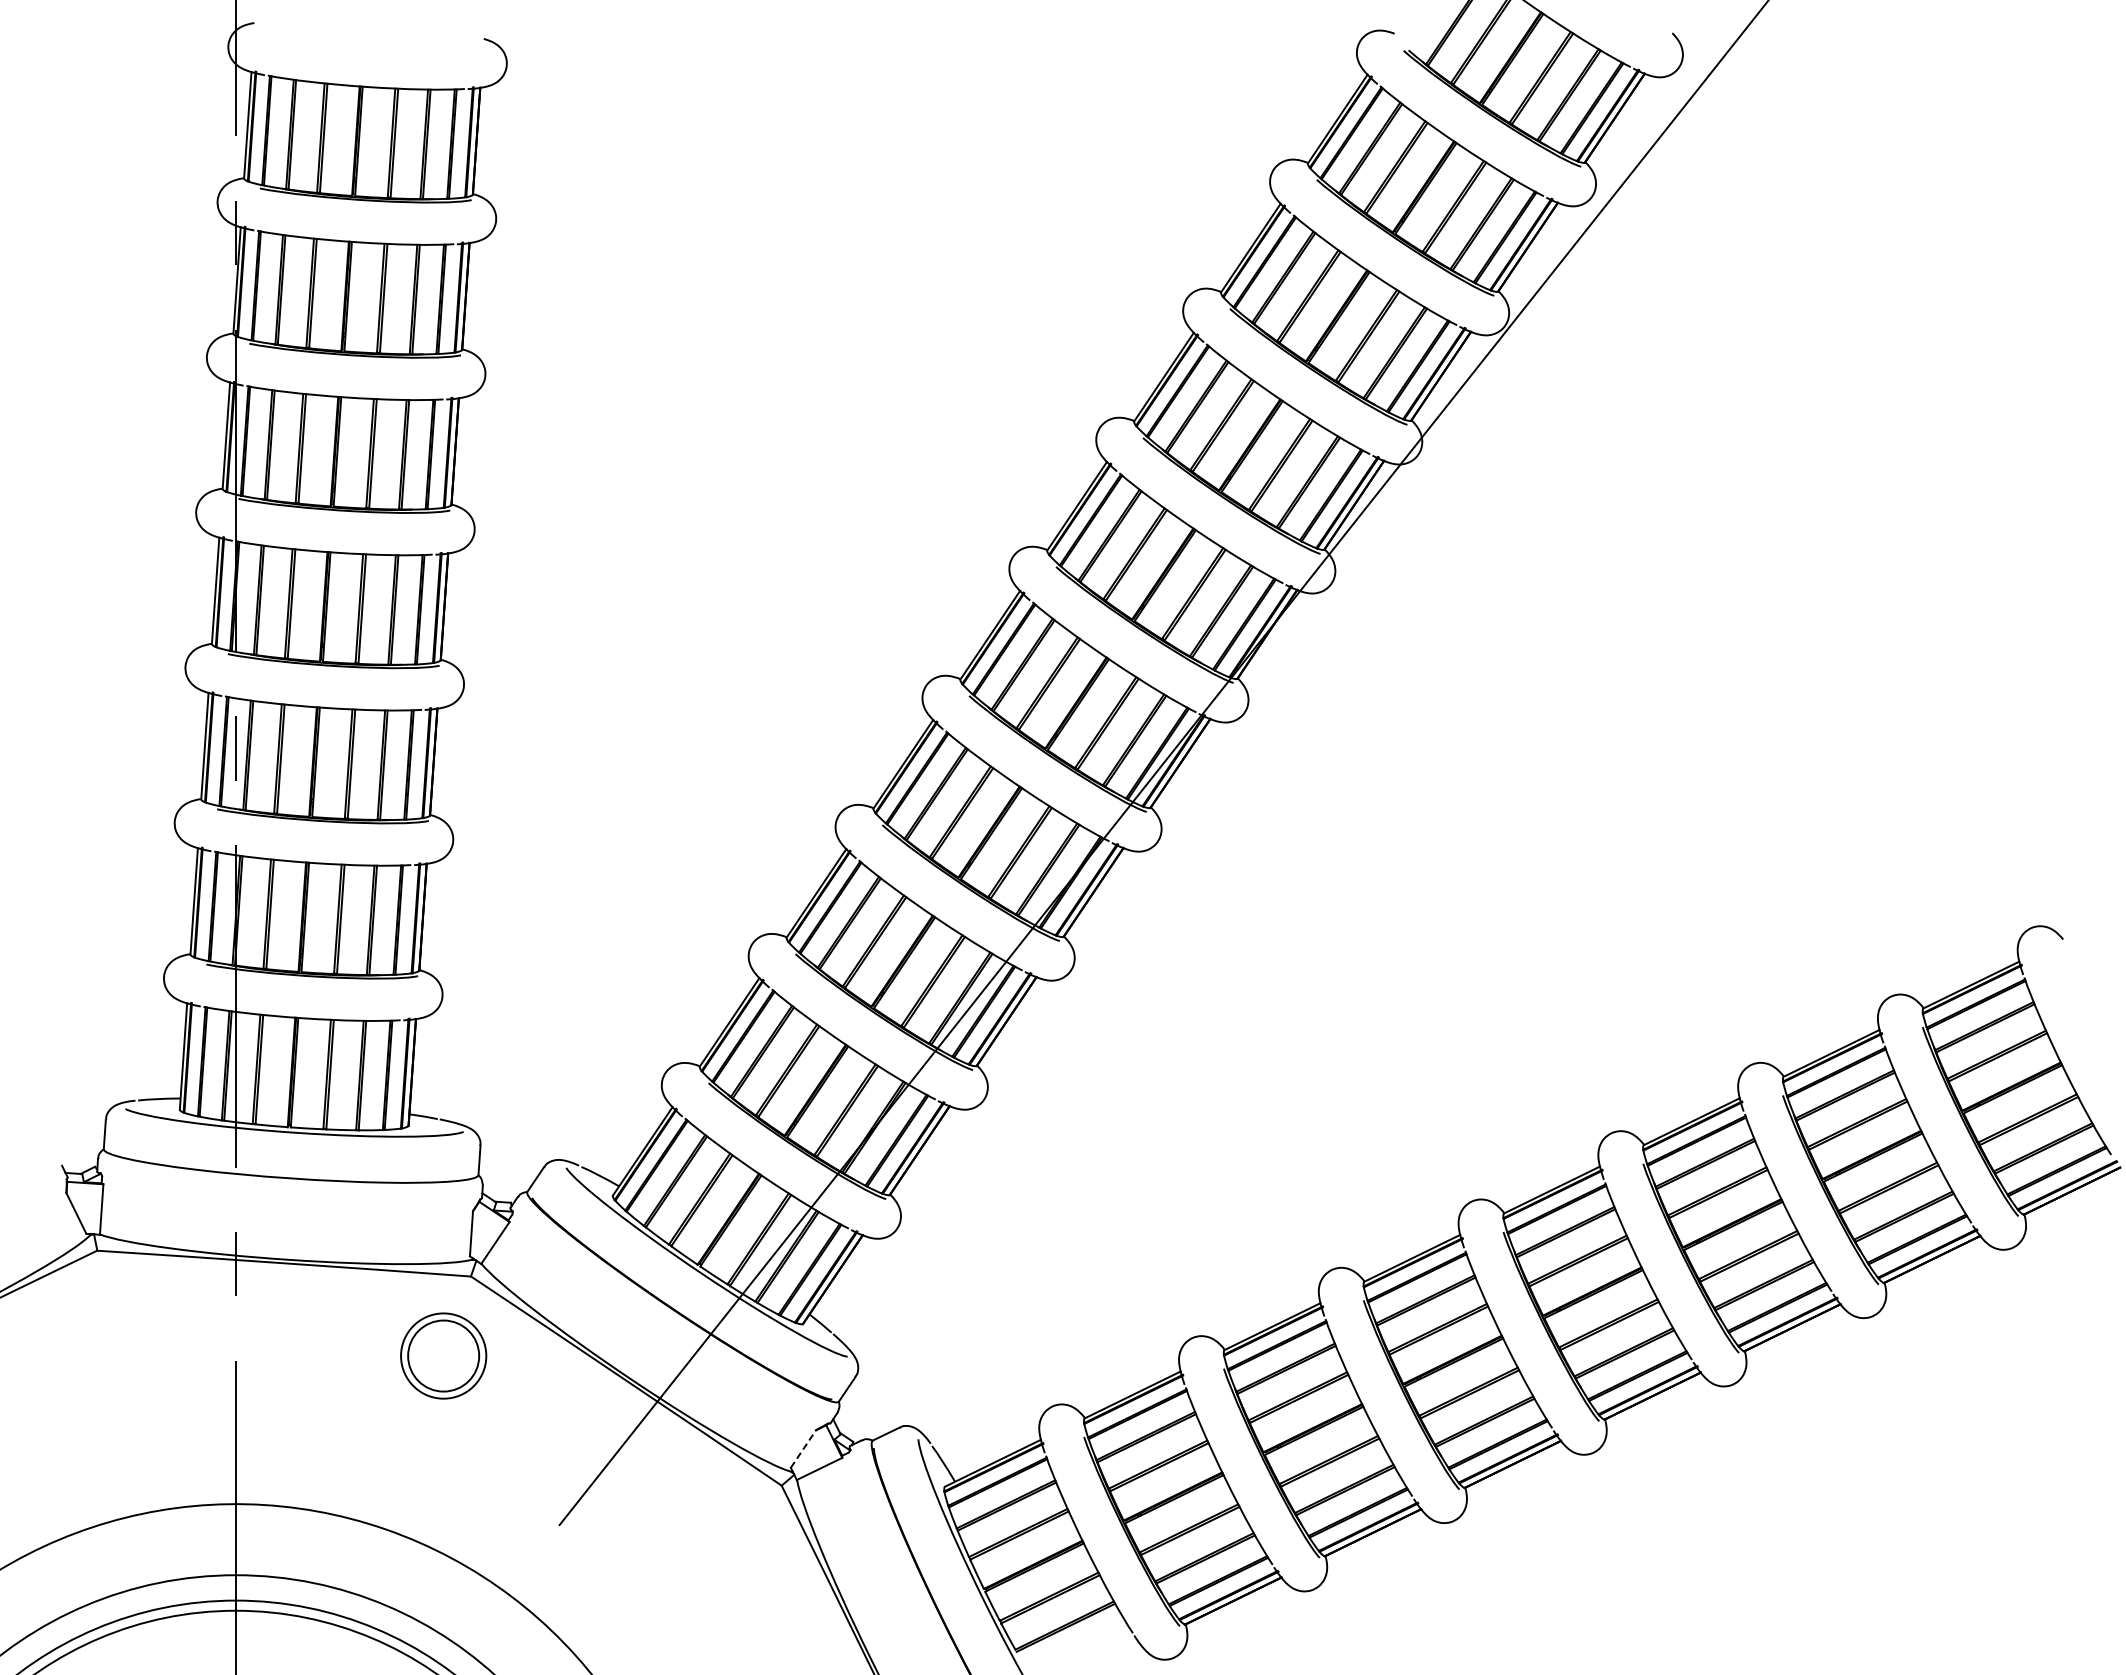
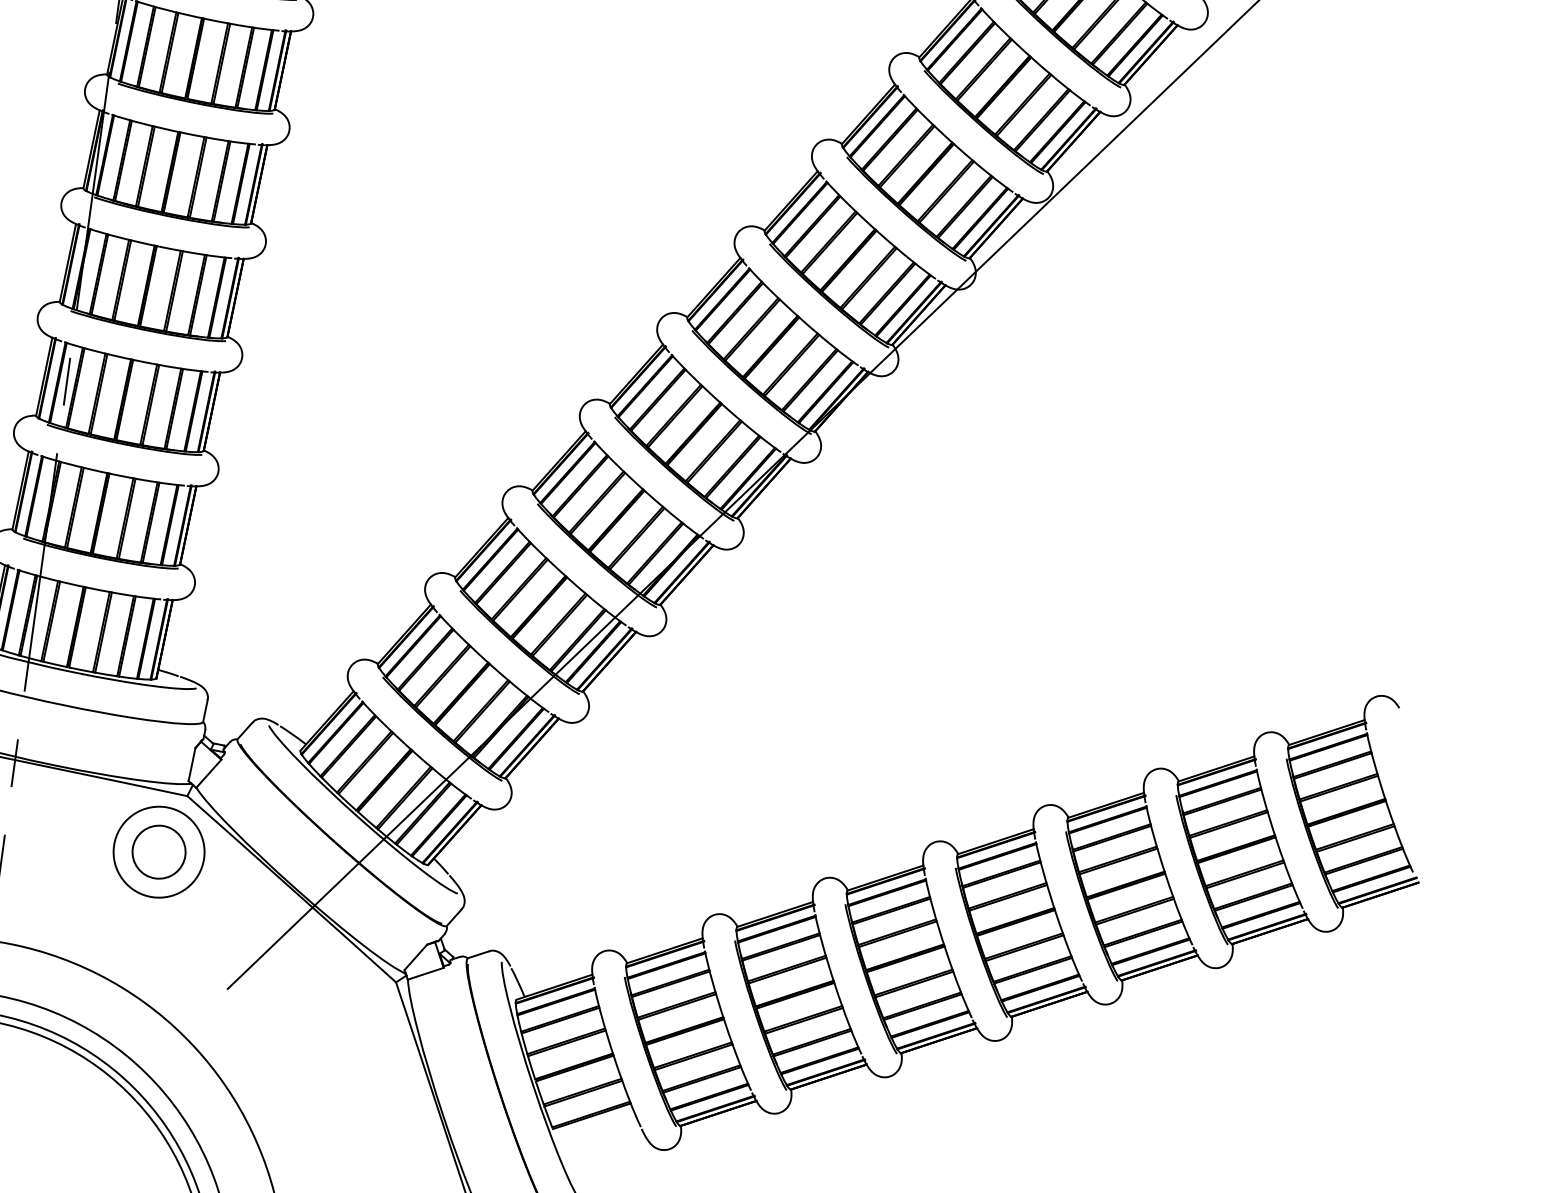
circle: (443, 1355) -> (159, 851), size x1.43
line: (803, 1448) -> (415, 957), dashed -> solid

